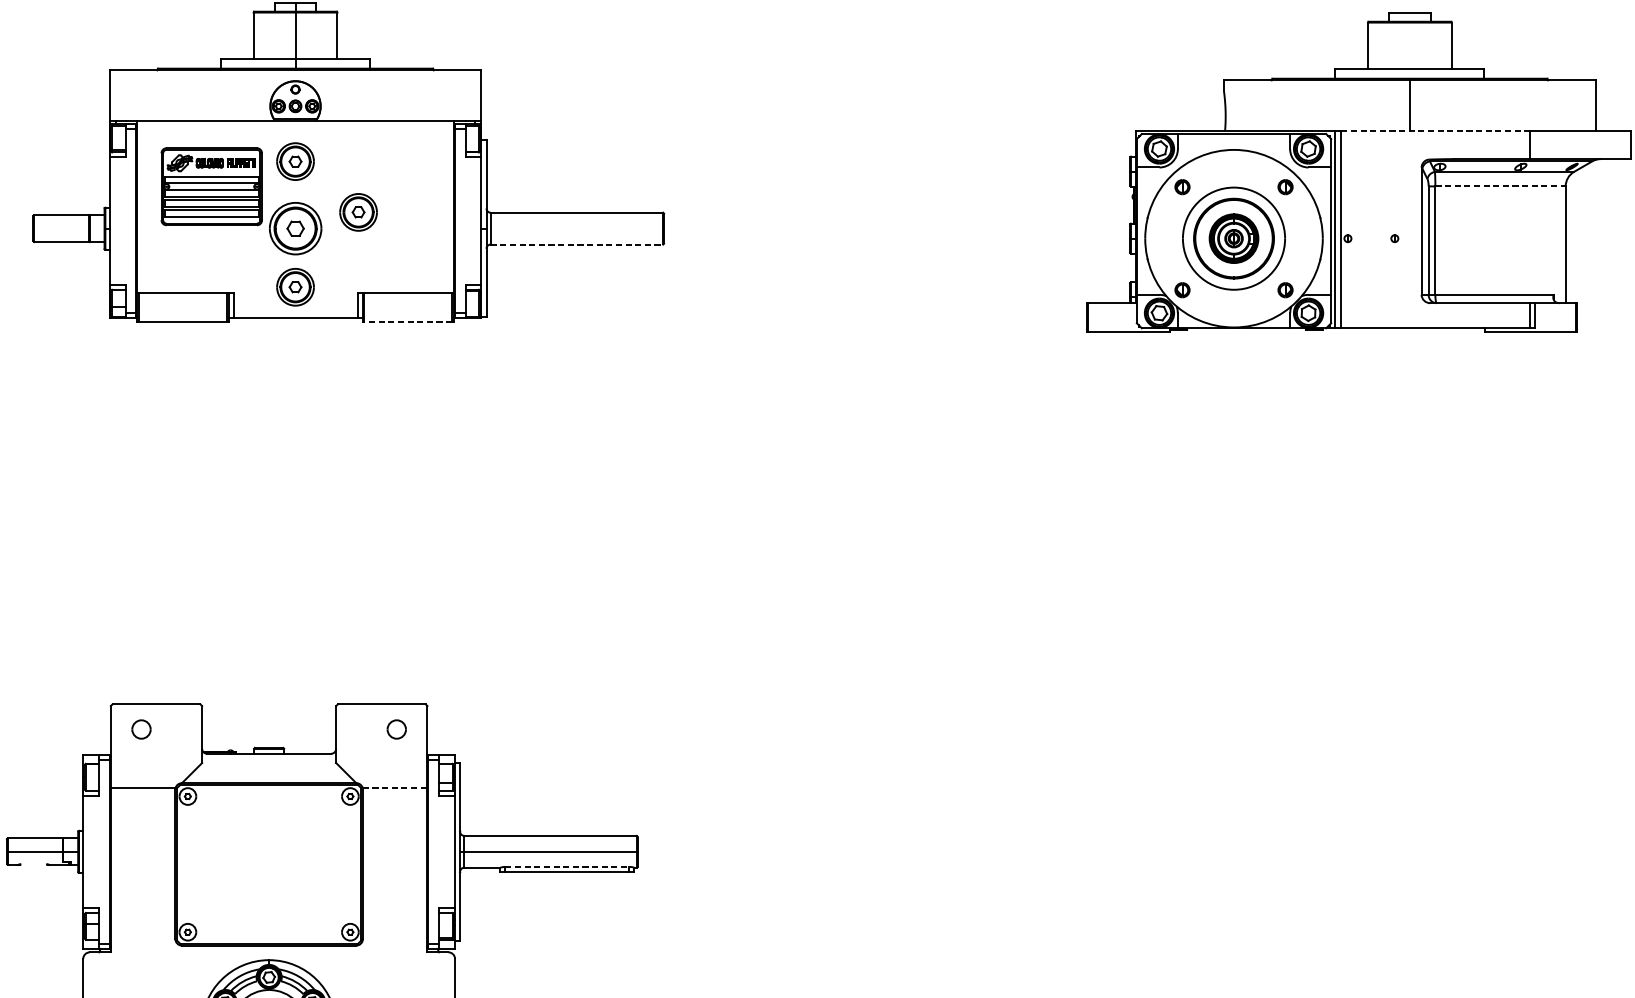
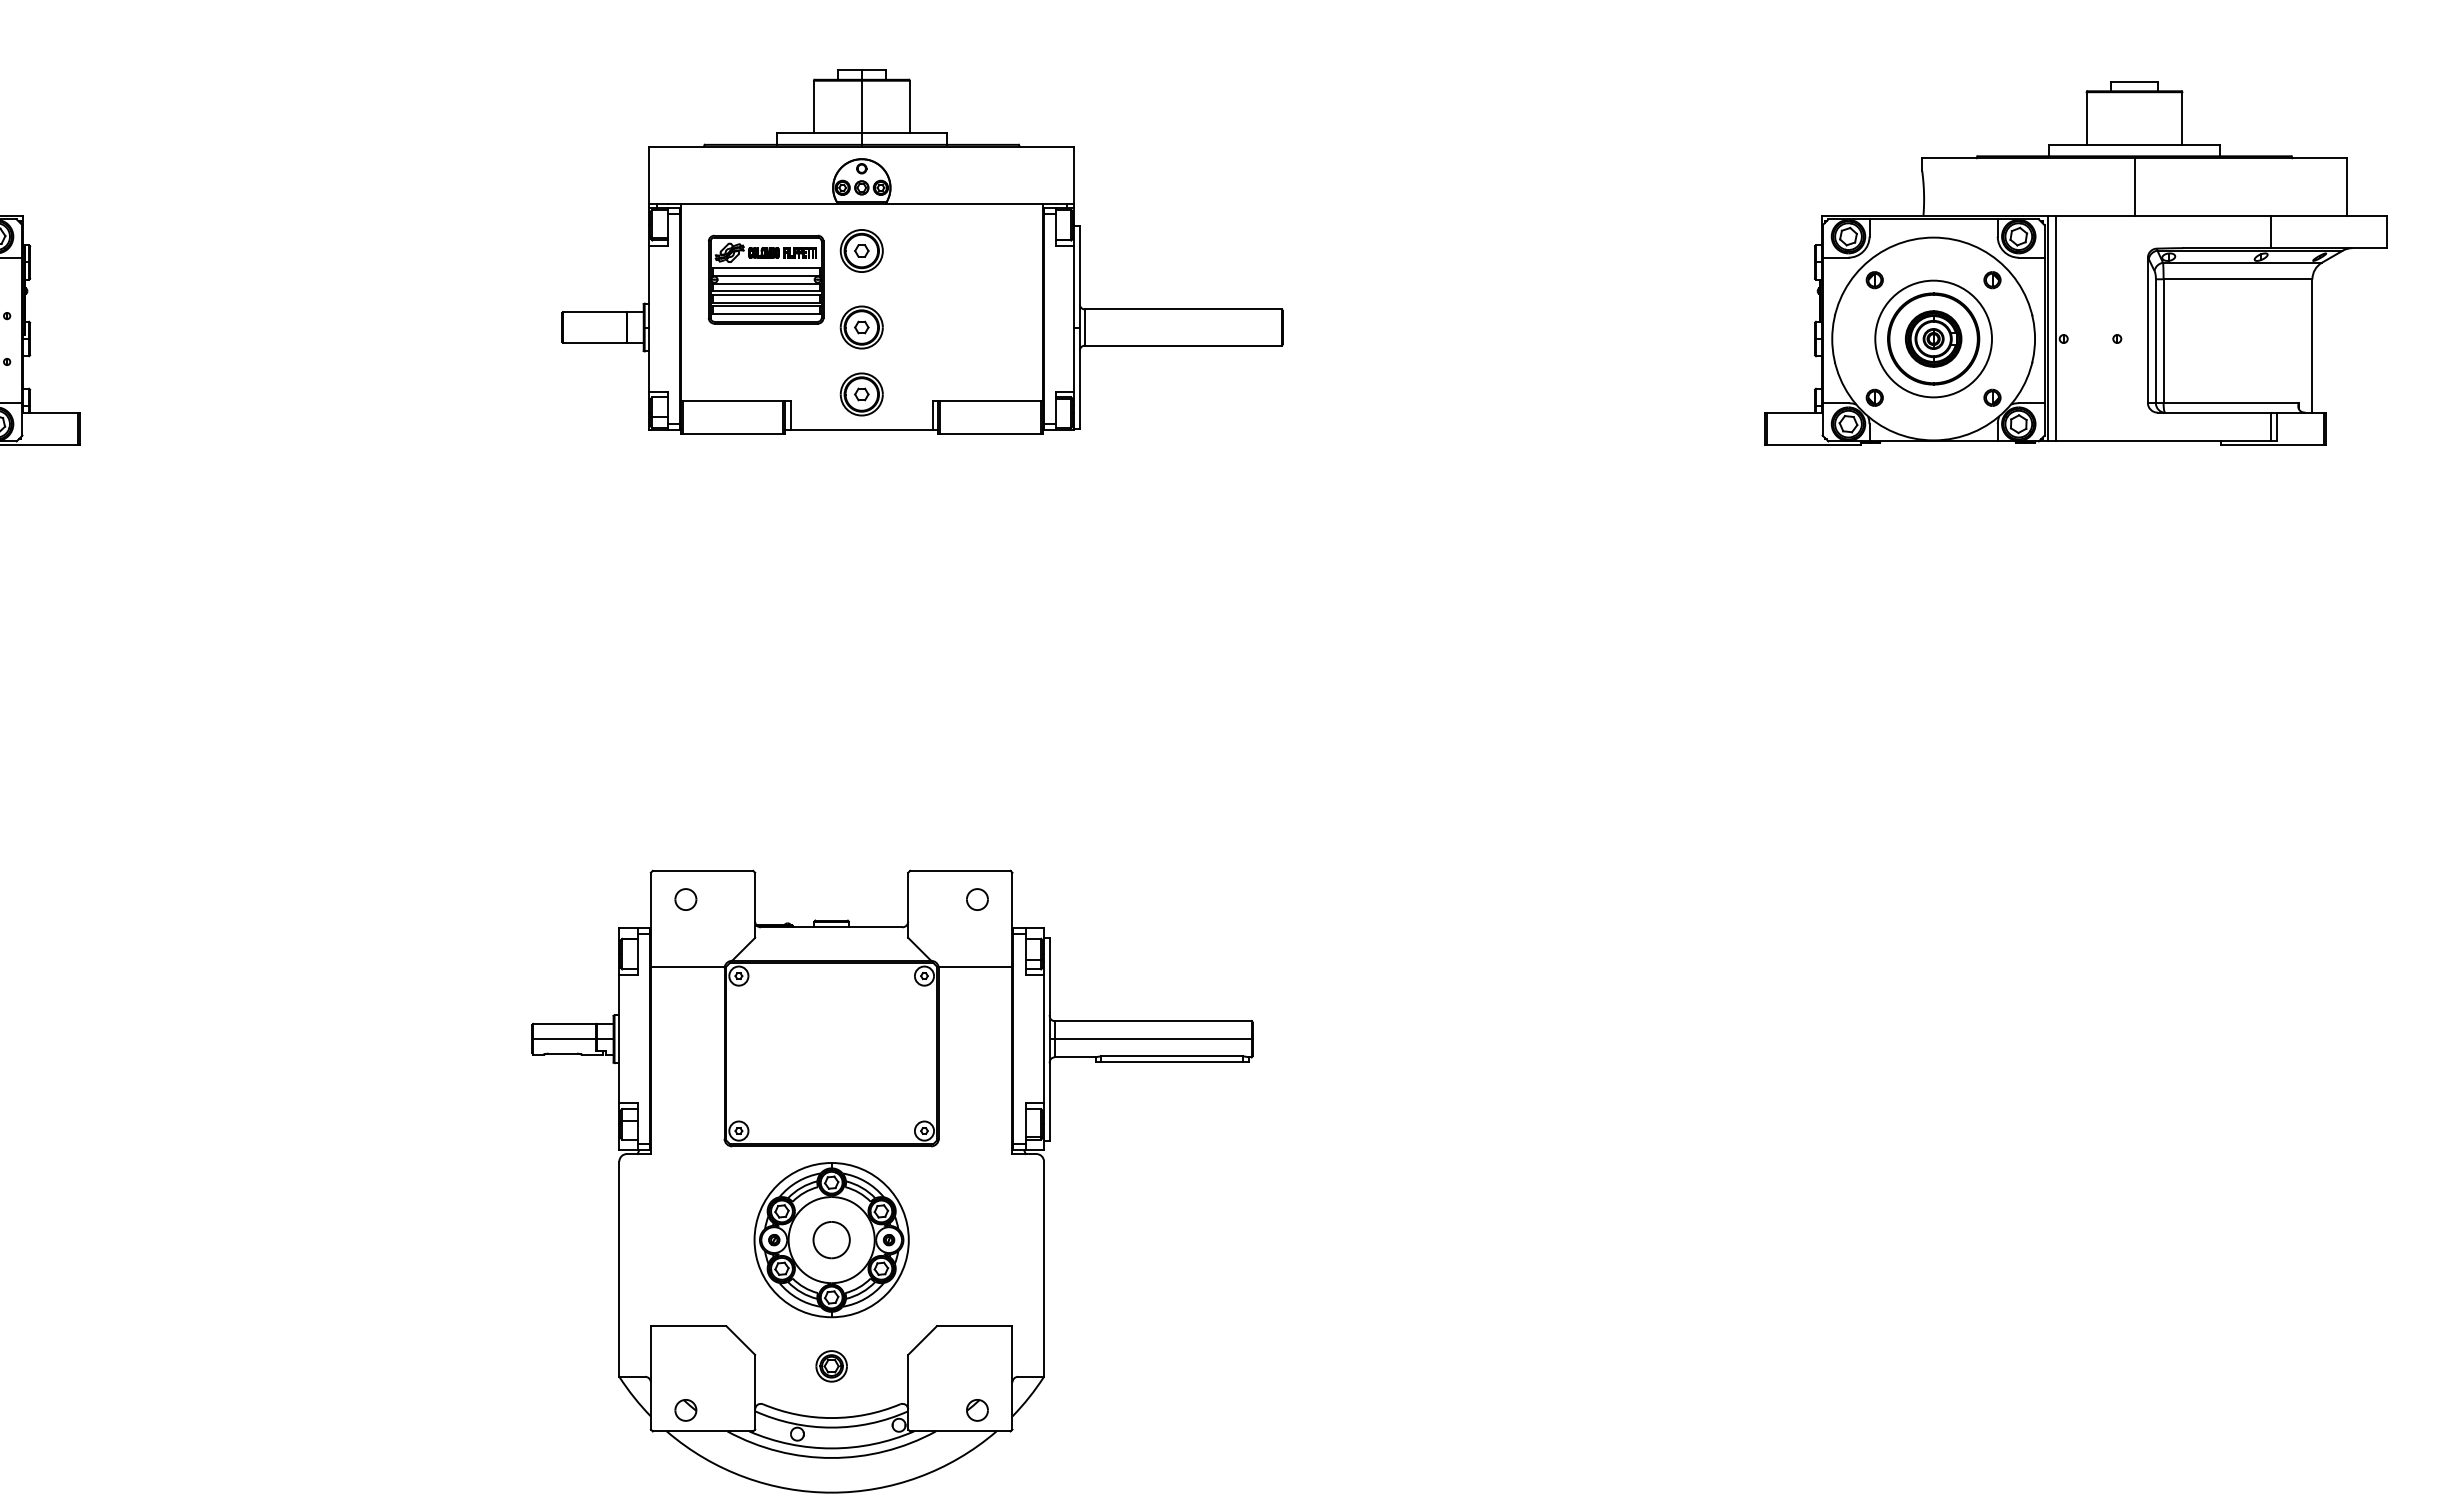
line: (1435, 130) -> (2163, 215), dashed -> solid
line: (1500, 186) -> (2238, 279), dashed -> solid
part: (358, 211) -> (933, 308), removed
part: (295, 228) -> (861, 327), size x0.71
line: (577, 244) -> (1183, 345), dashed -> solid
line: (407, 321) -> (989, 433), dashed -> solid
line: (395, 788) -> (975, 966), dashed -> solid
line: (33, 864) -> (562, 1053), added
line: (567, 866) -> (1172, 1056), dashed -> solid

